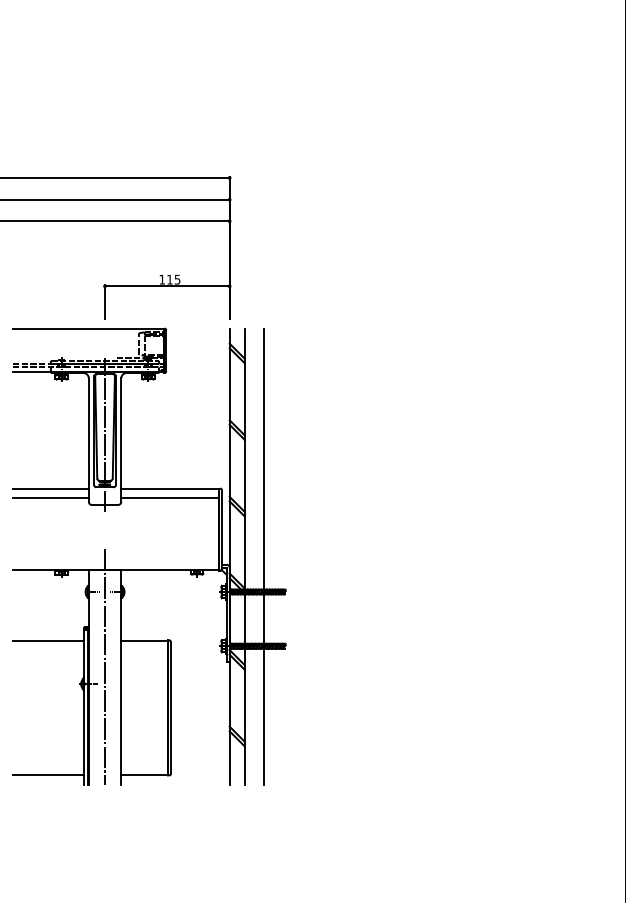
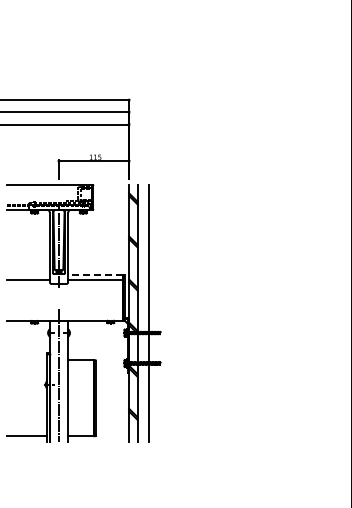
line: (50, 489) -> (28, 275), removed
line: (169, 489) -> (95, 275), solid -> dashed
line: (48, 640) -> (27, 360), removed

